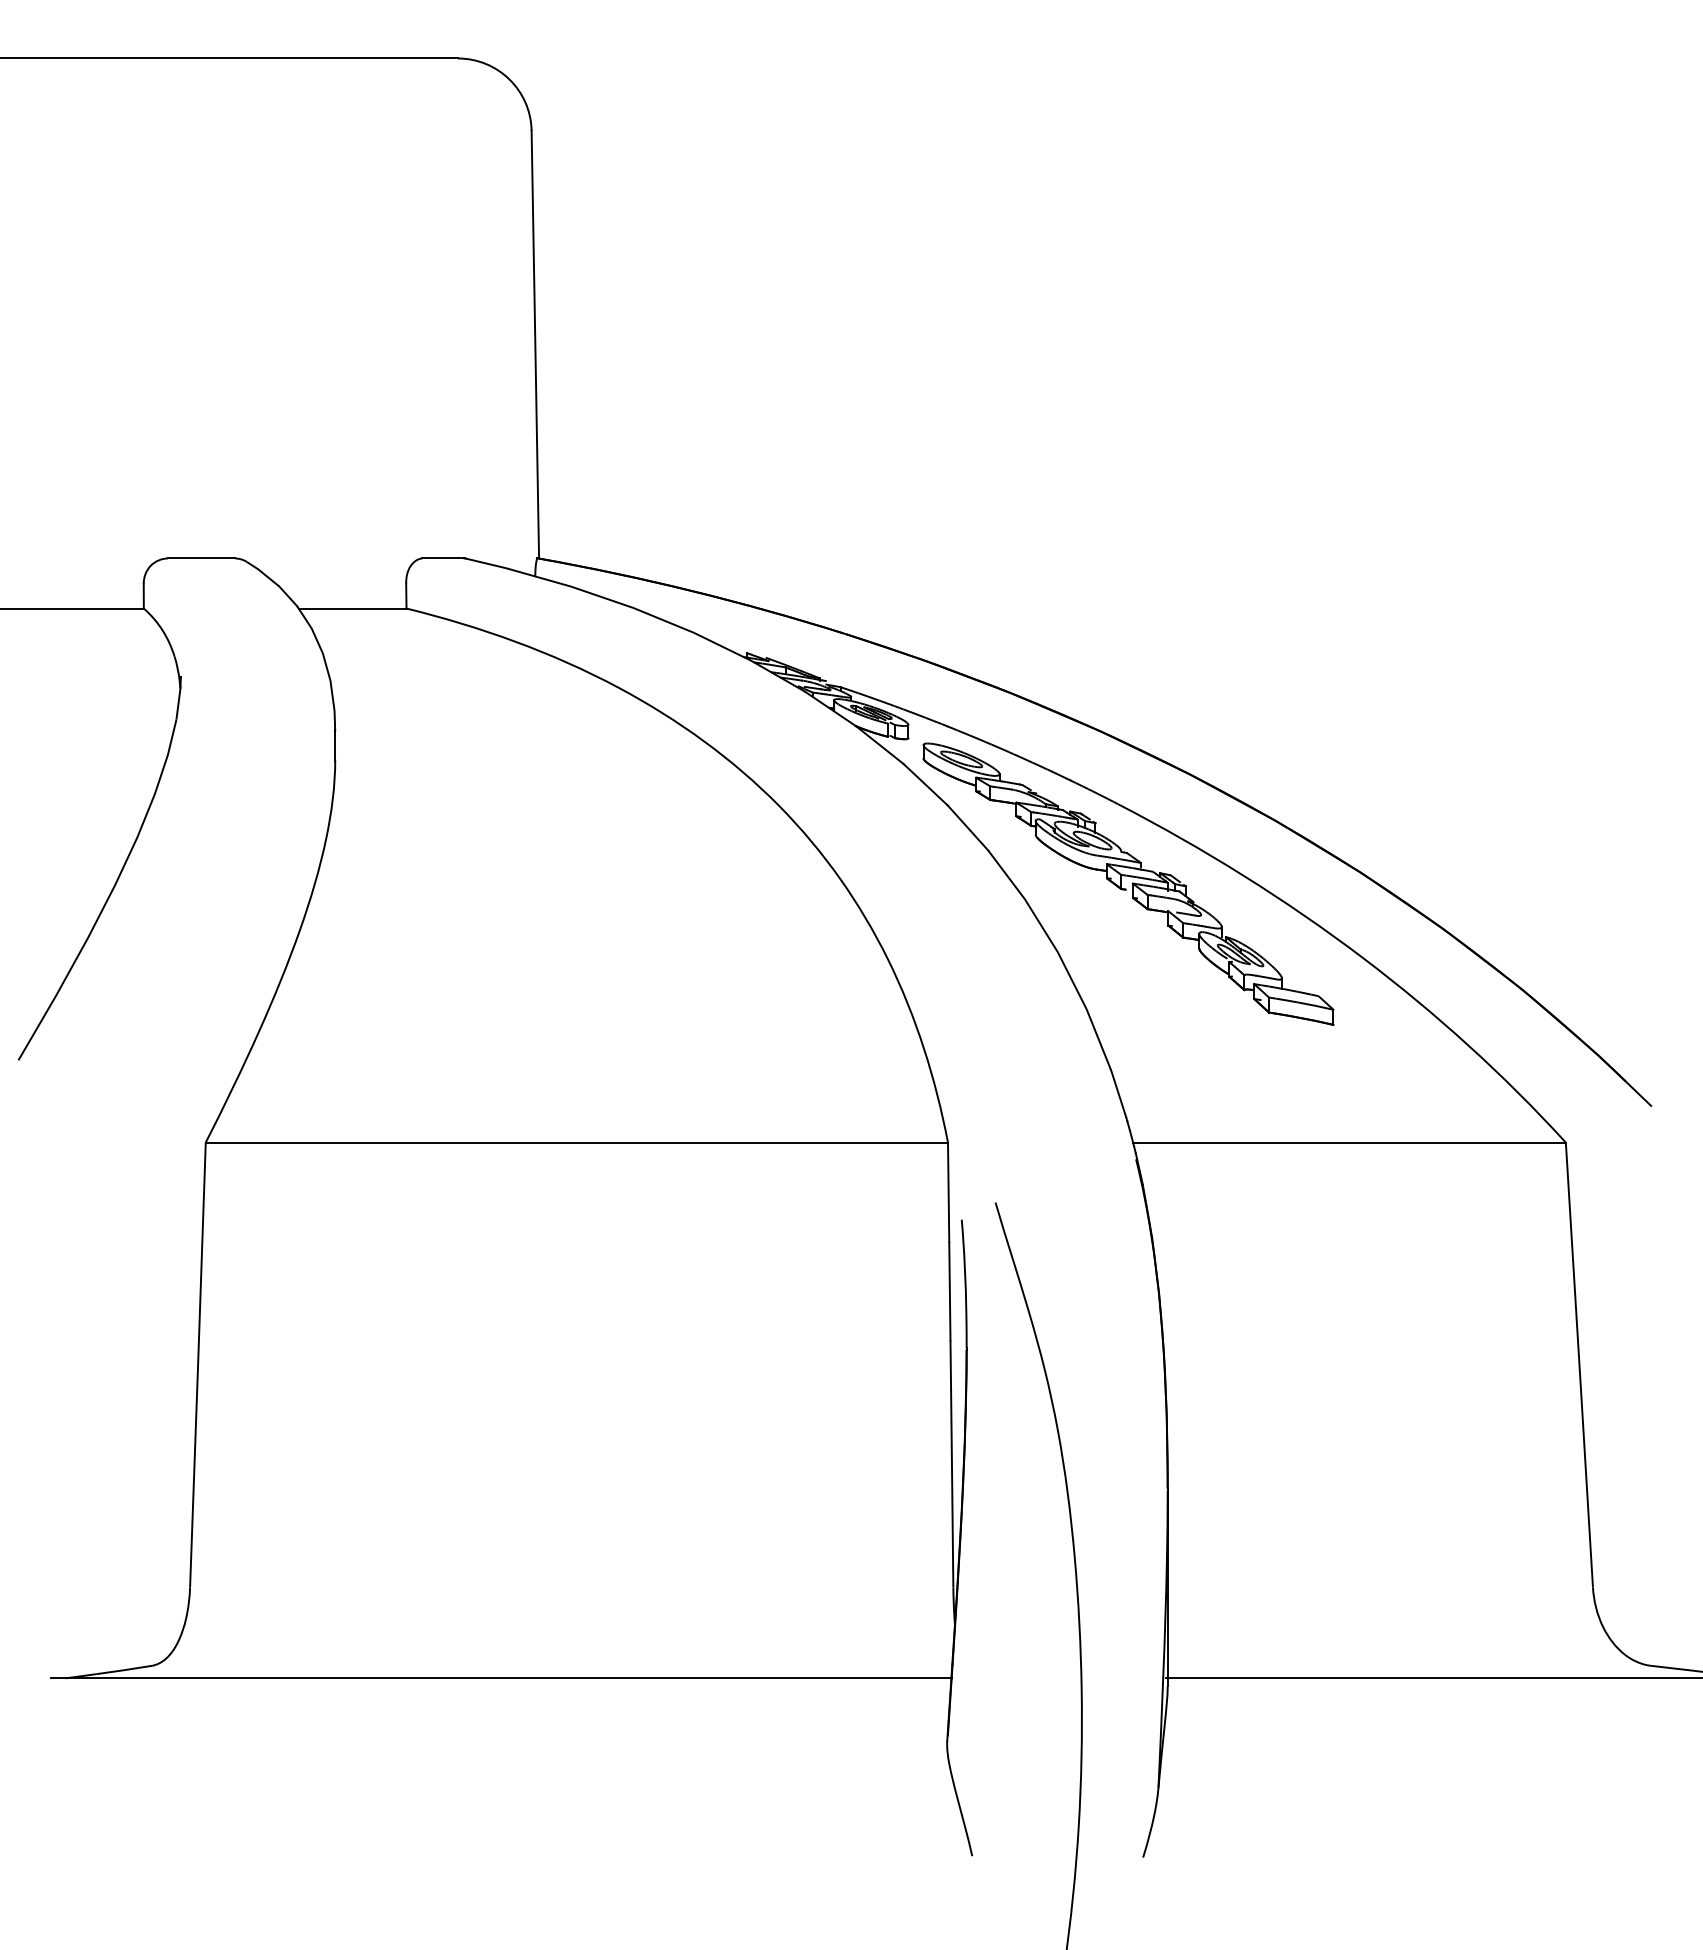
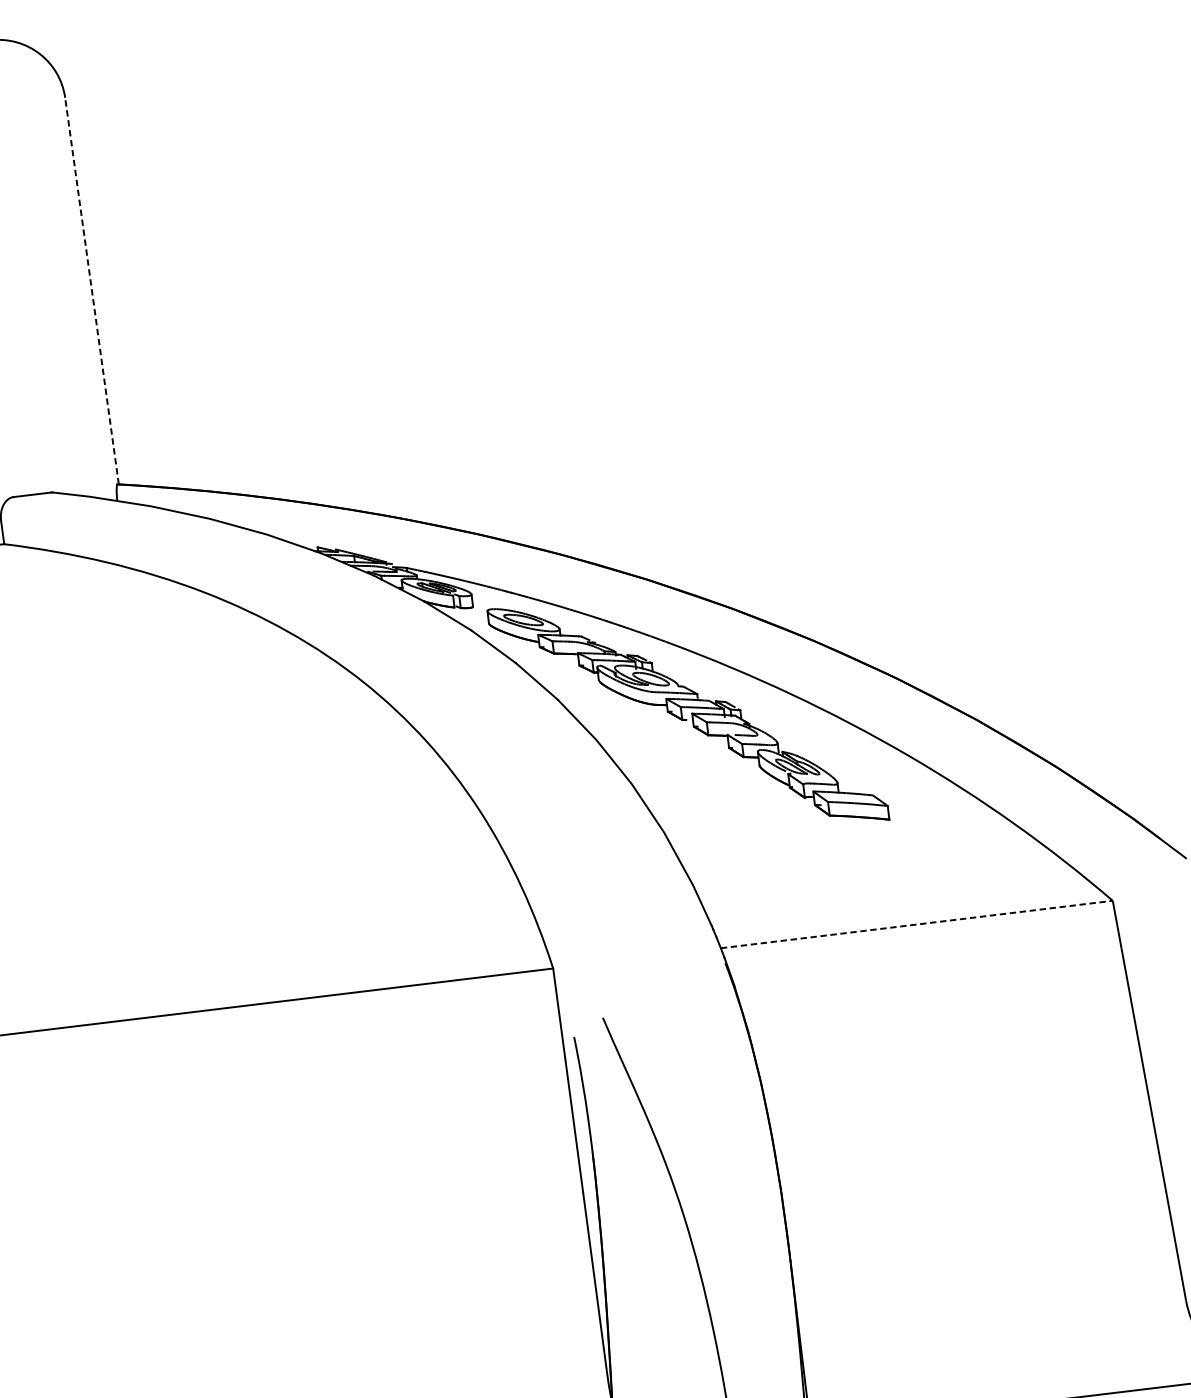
line: (535, 344) -> (92, 290), solid -> dashed
line: (1349, 1142) -> (916, 924), solid -> dashed

